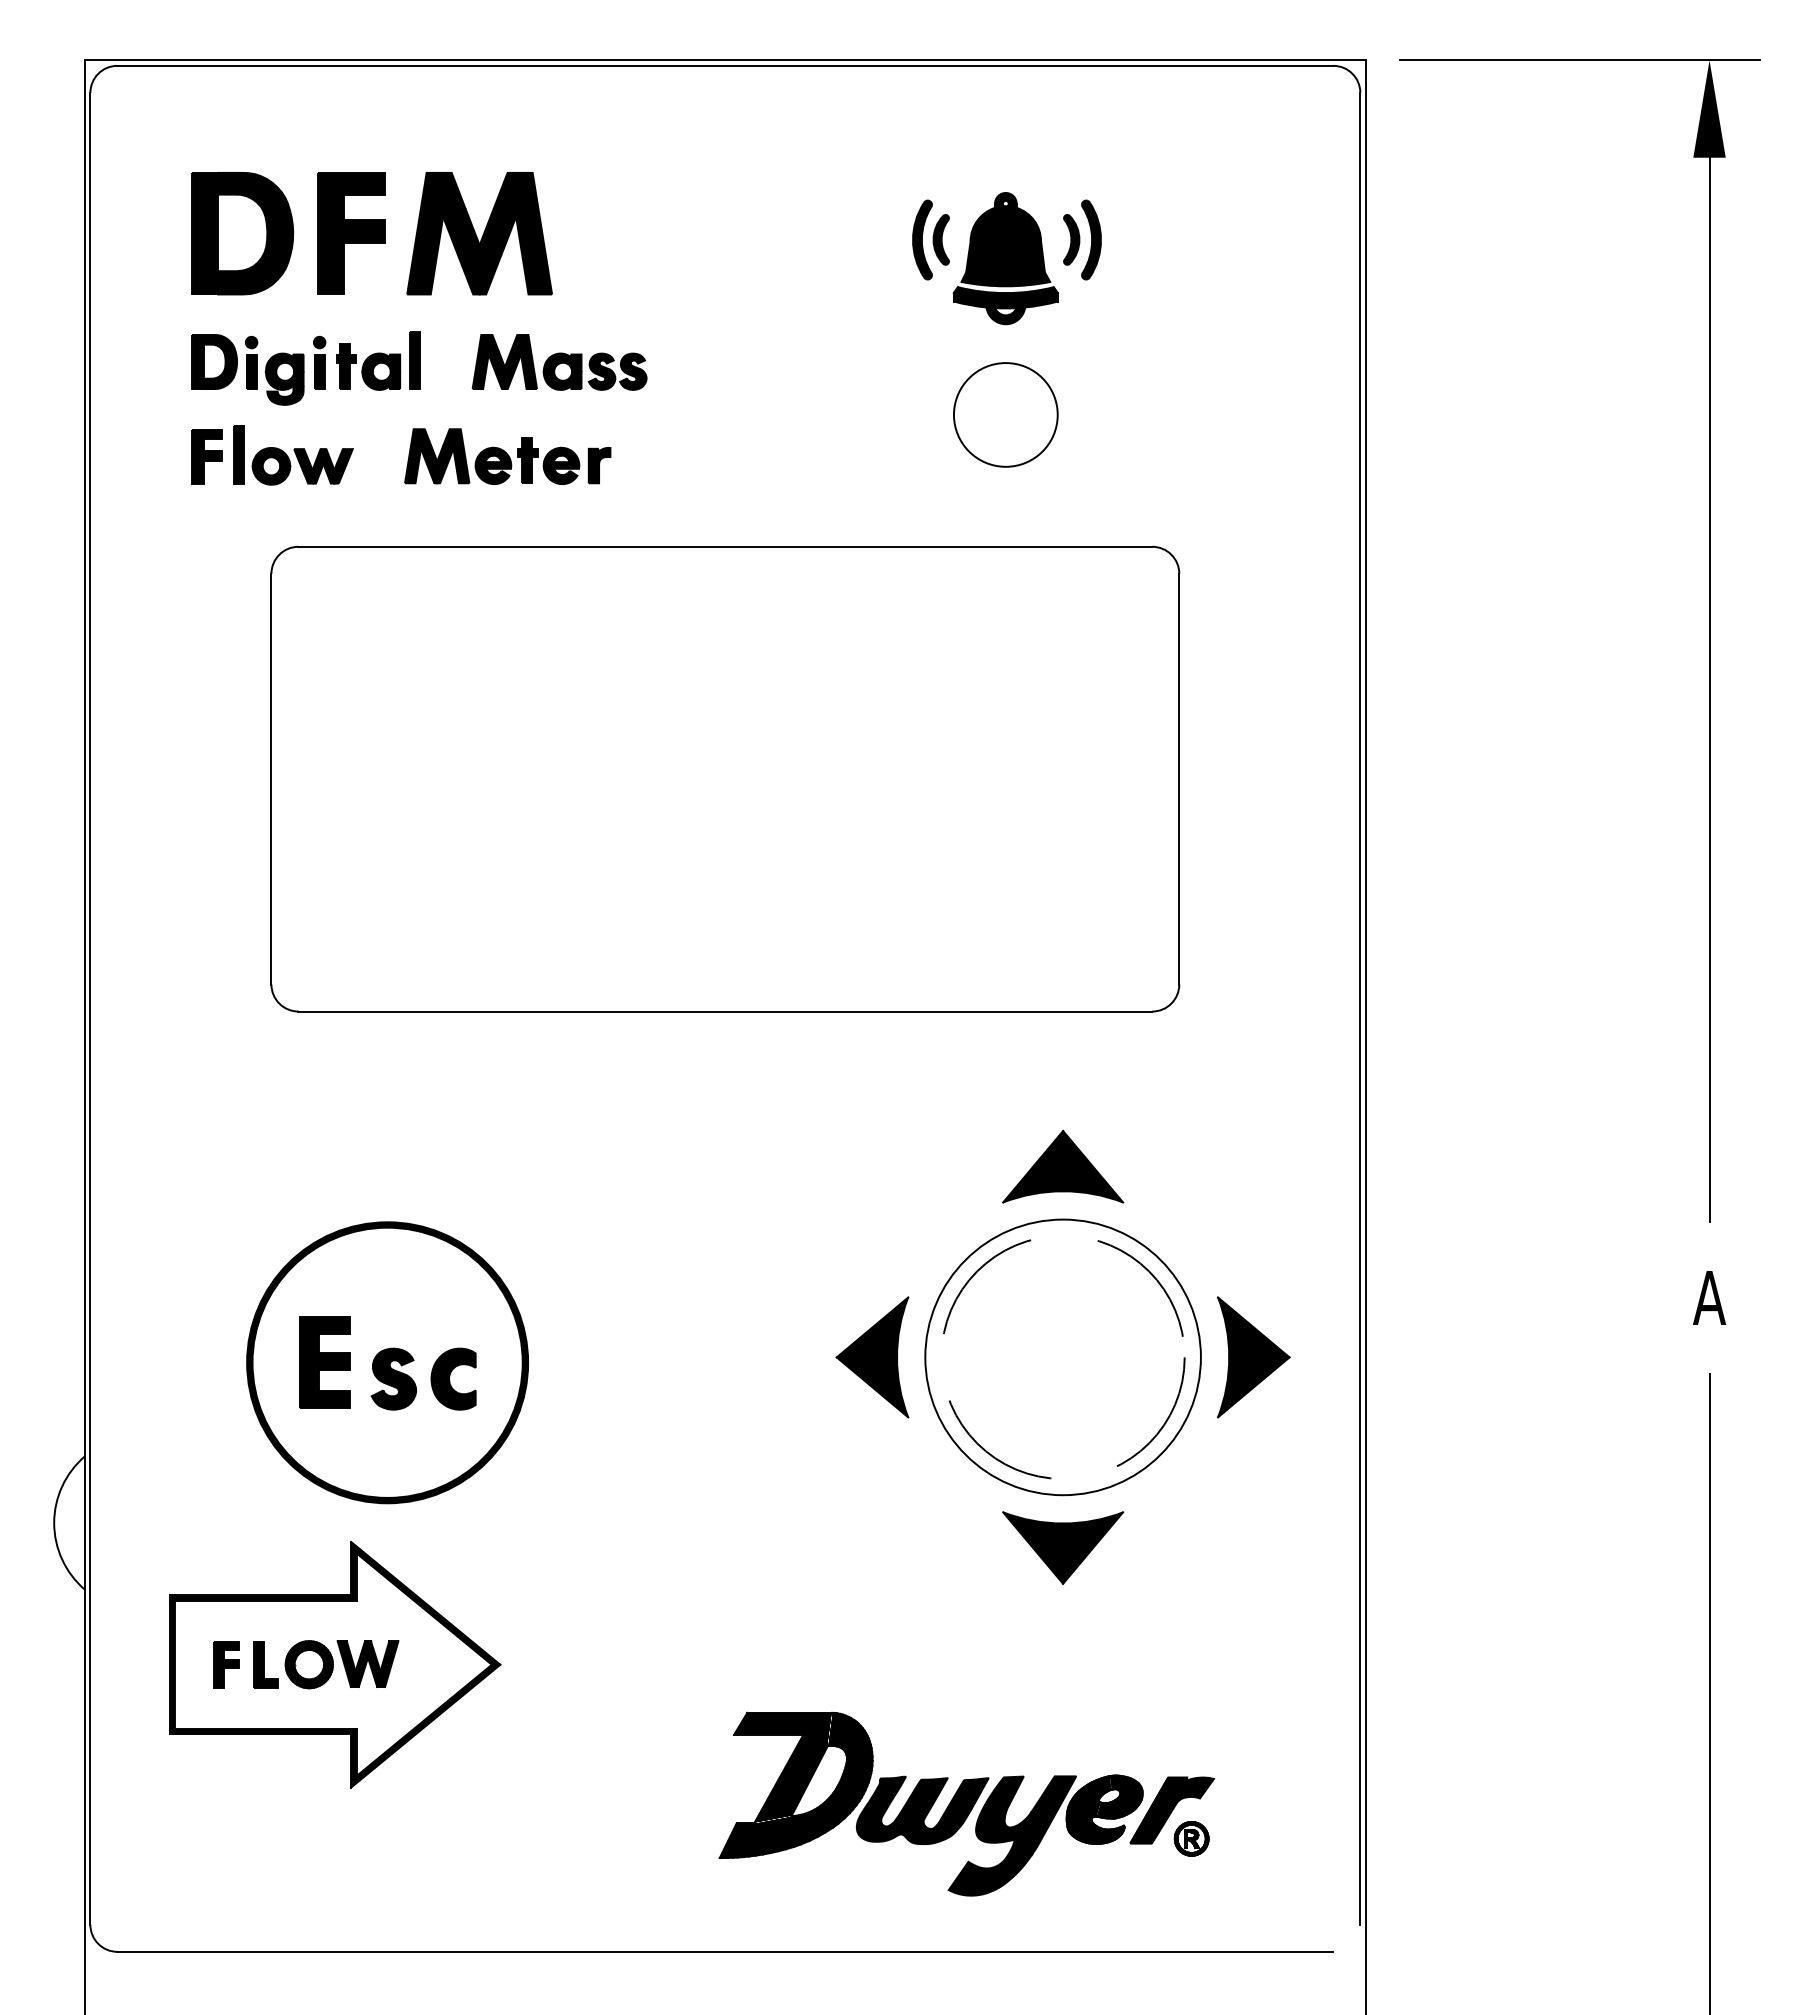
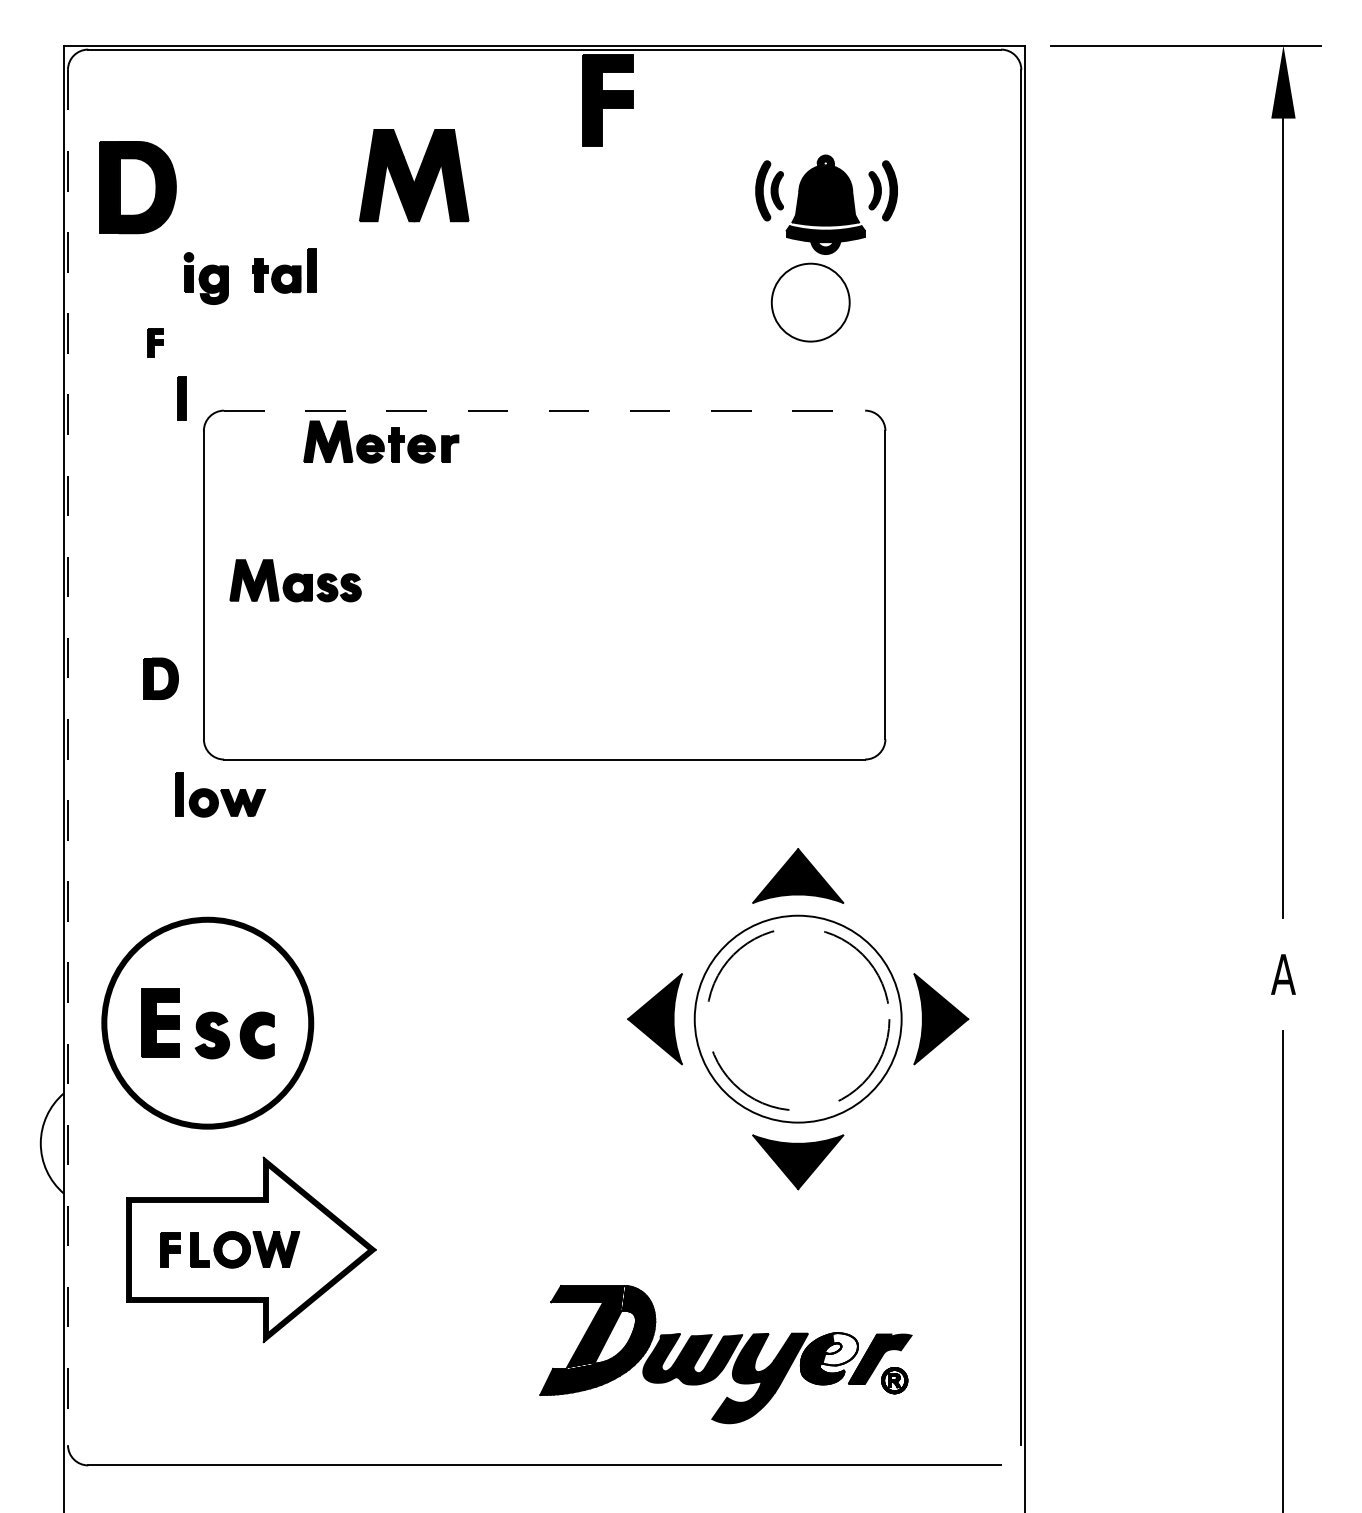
part: (242, 233) -> (137, 187), moved
part: (351, 233) -> (607, 100), moved
part: (479, 233) -> (414, 175), moved
part: (1006, 258) -> (826, 204), moved
part: (214, 361) -> (161, 678), moved
part: (319, 362) -> (239, 272), removed
part: (559, 362) -> (295, 580), moved
circle: (1005, 414) -> (810, 302), moved
part: (293, 455) -> (220, 794), moved
part: (206, 456) -> (155, 342), size x0.7
part: (507, 456) -> (381, 441), moved
part: (241, 530) -> (181, 398), added
line: (725, 546) -> (544, 410), solid -> dashed
line: (90, 1008) -> (68, 757), solid -> dashed
part: (387, 1362) -> (207, 1022), moved
fill: (1119, 1796) -> (840, 1348), removed

